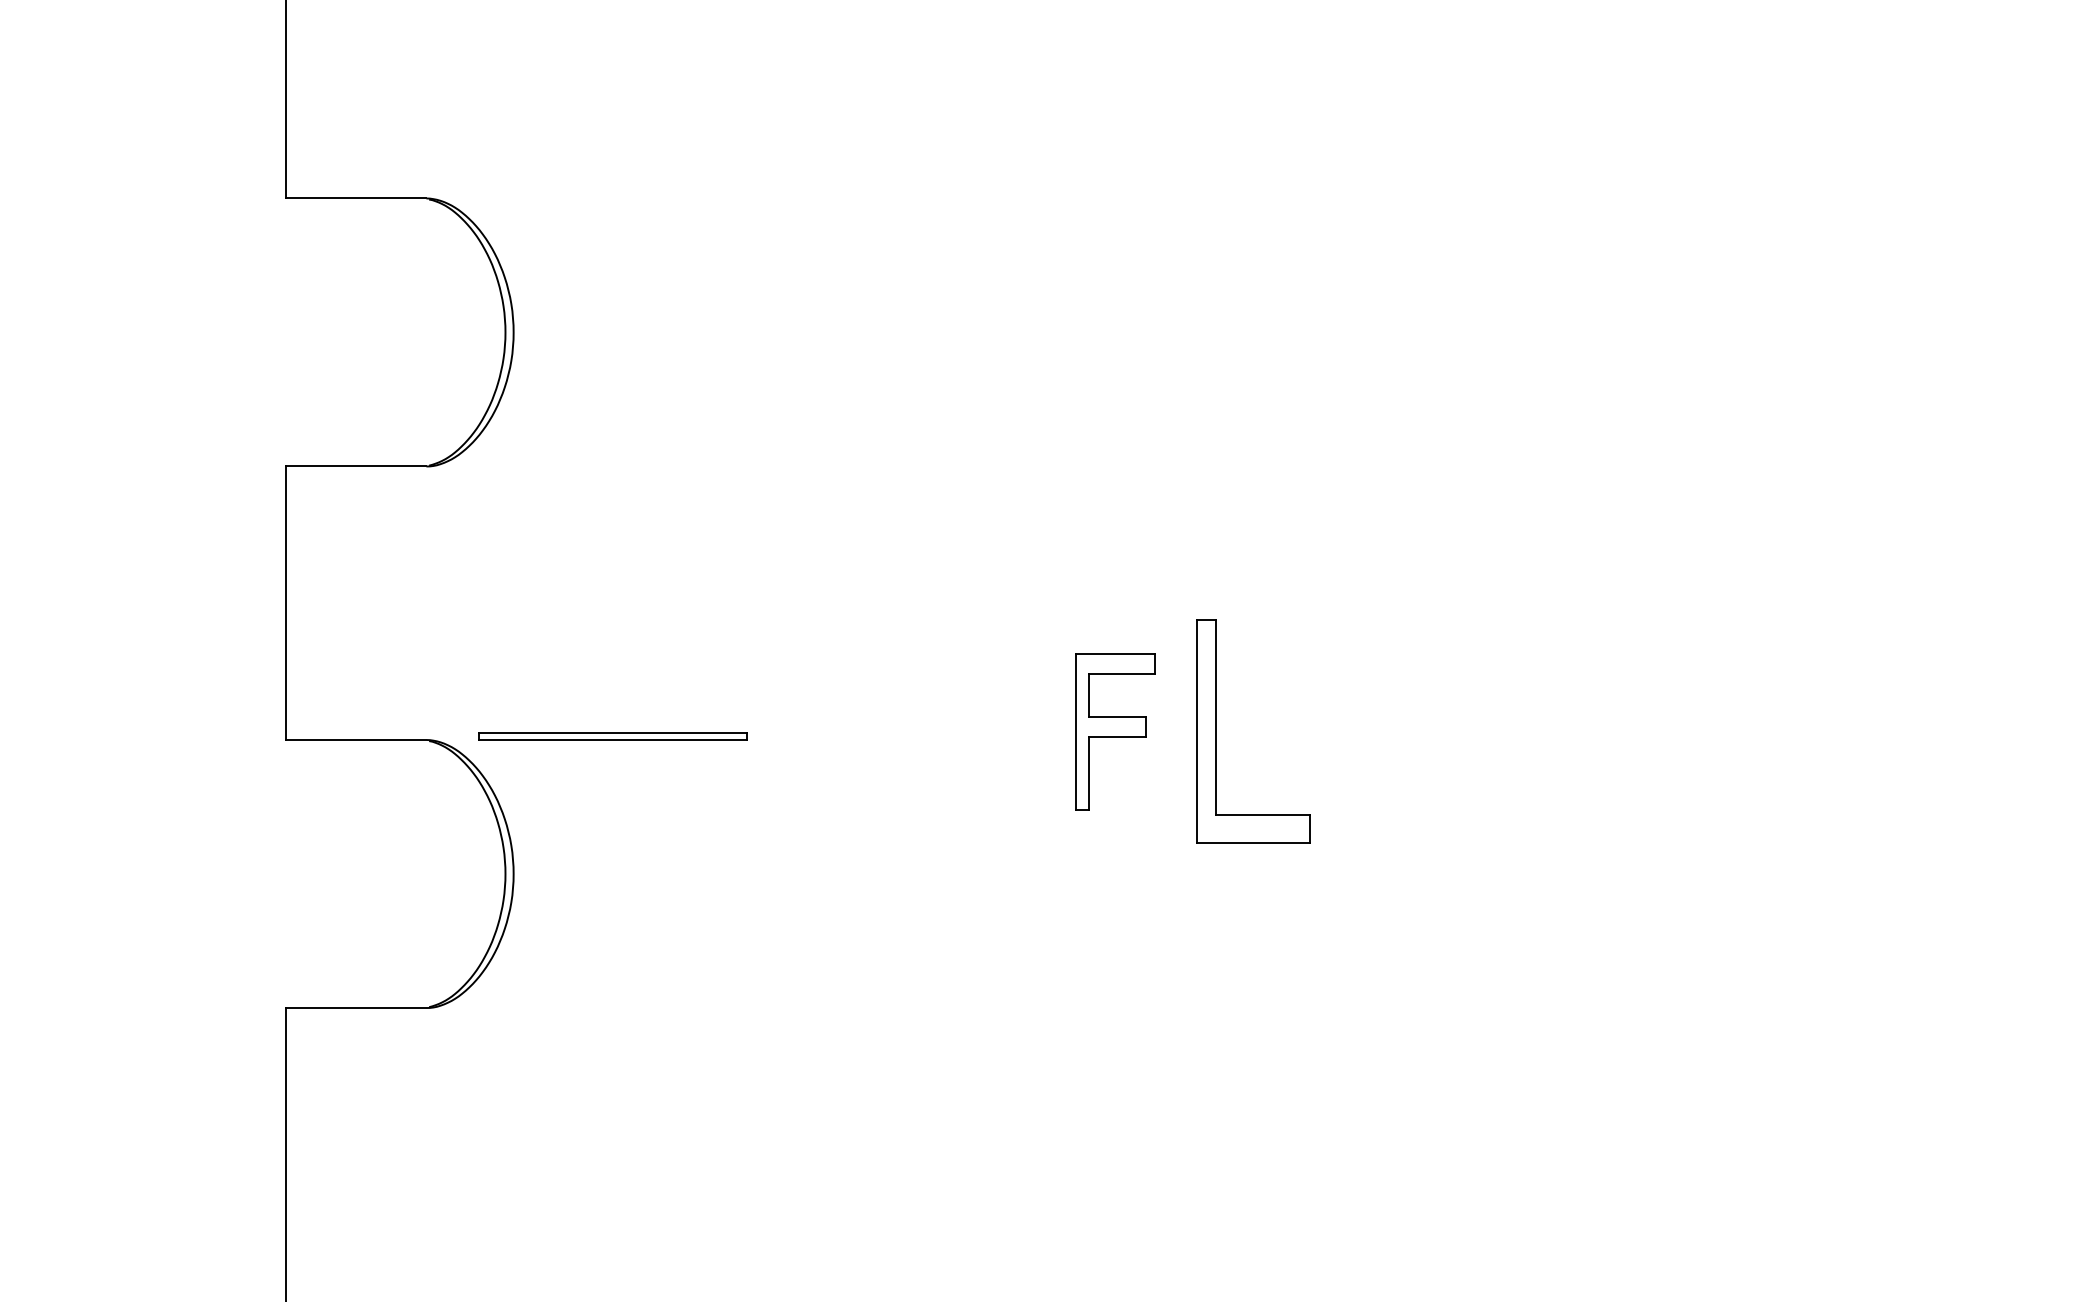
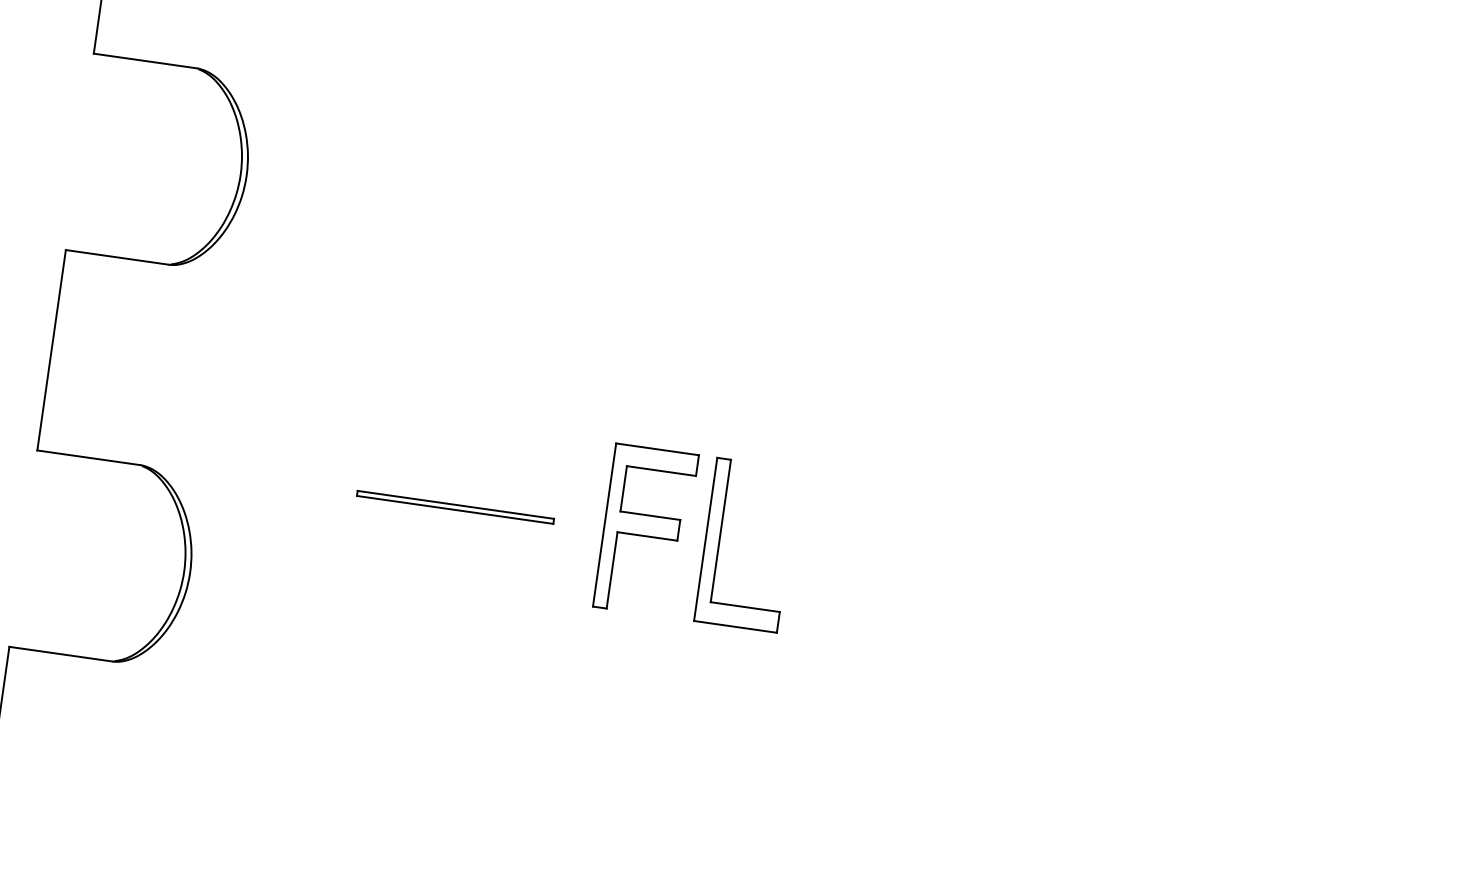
part: (1115, 731) -> (646, 530), size x1.43
part: (612, 736) -> (455, 507), moved

